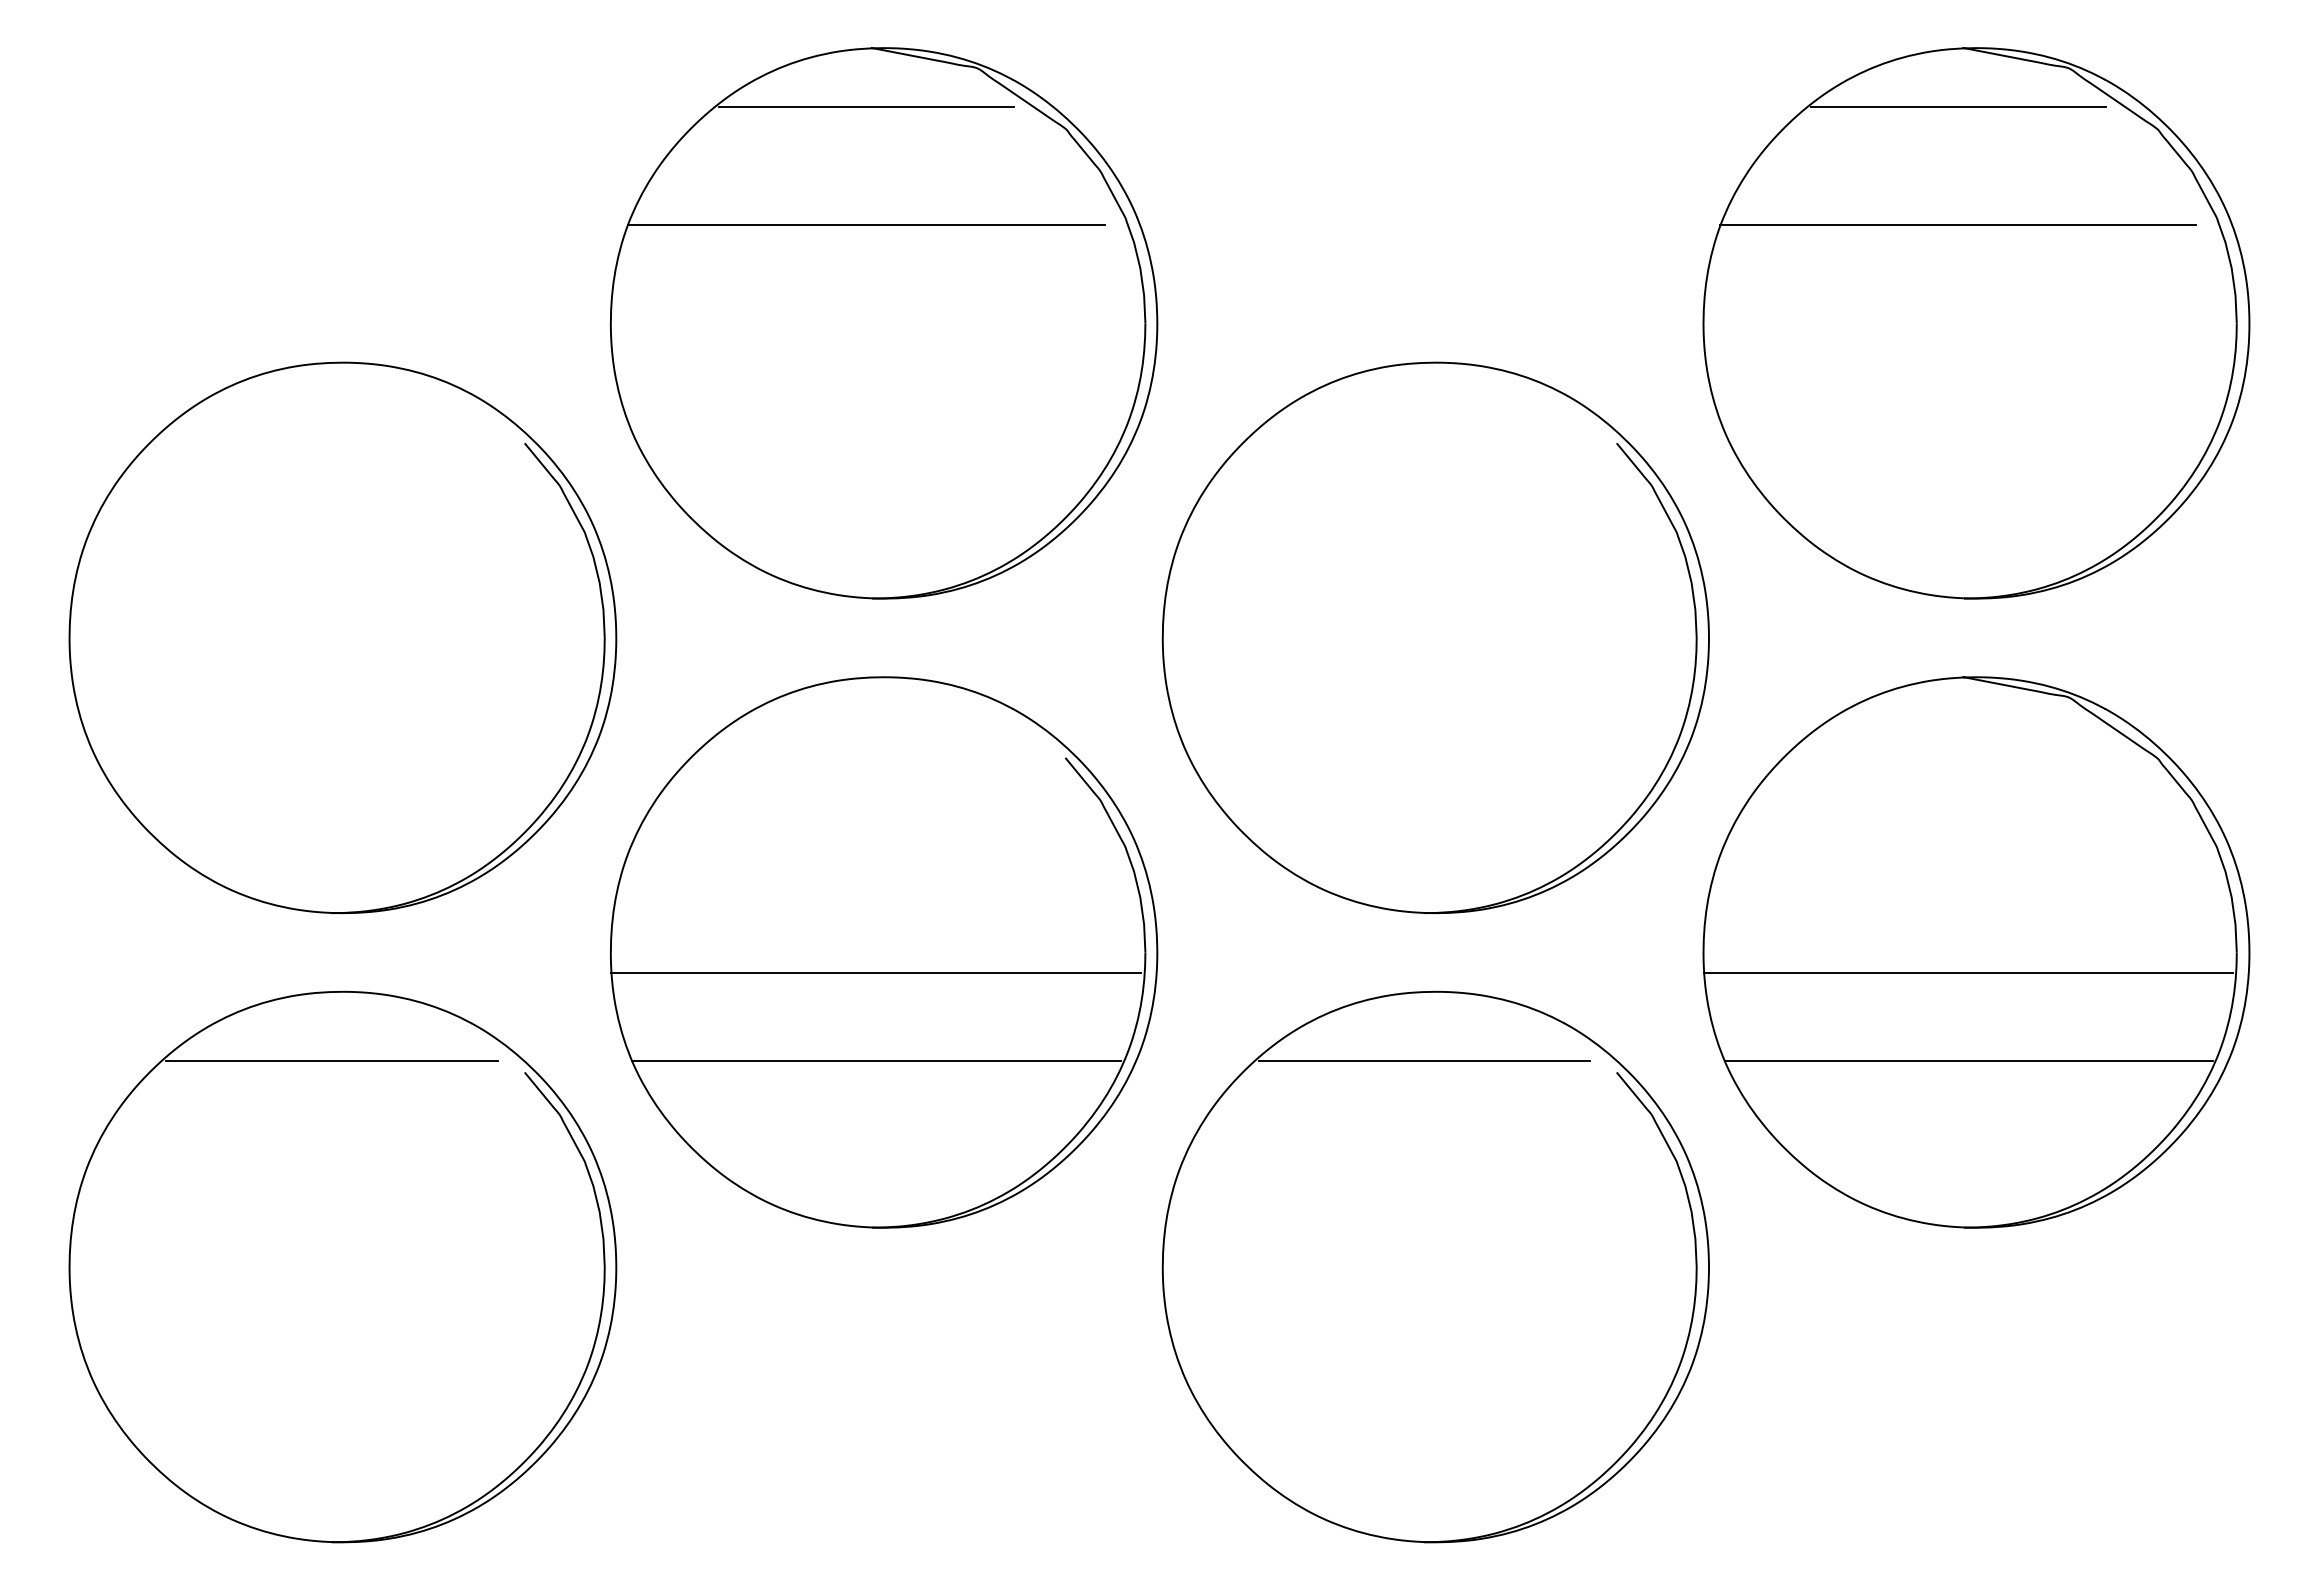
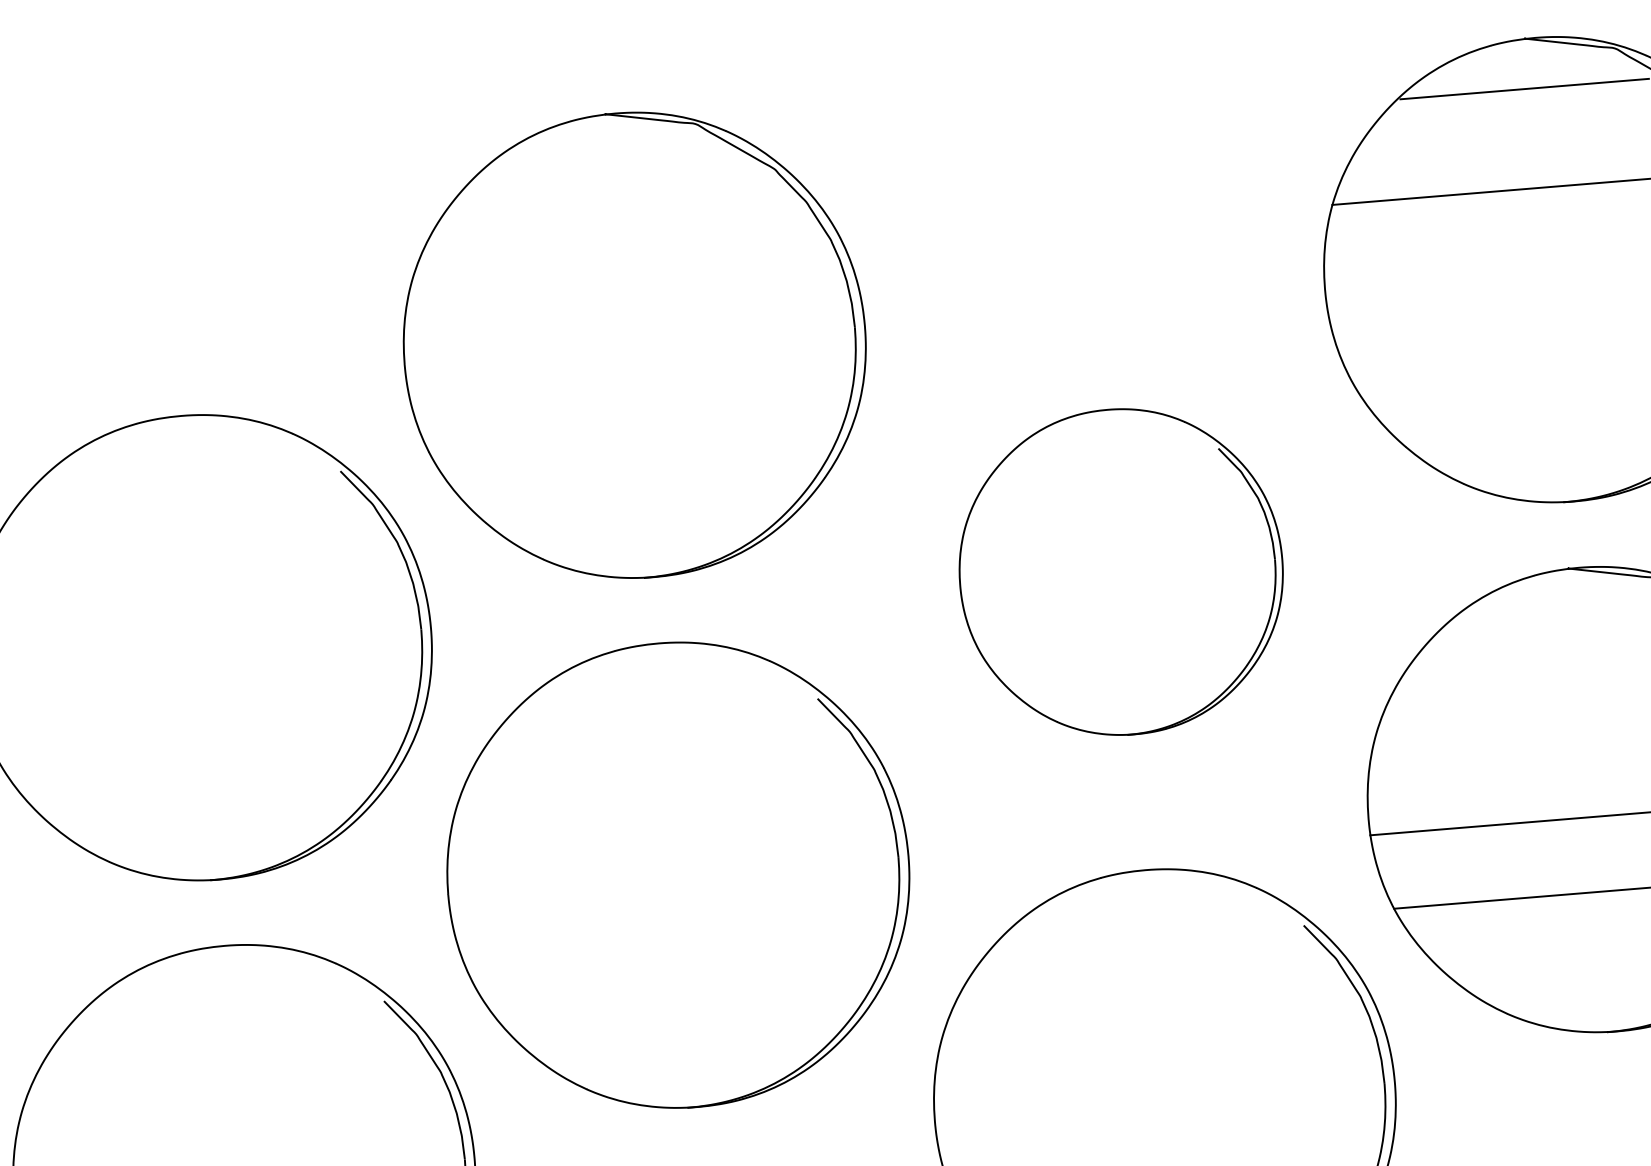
line: (866, 107) -> (605, 164), removed
line: (865, 225) -> (612, 264), removed
part: (1435, 637) -> (1120, 571), size x0.7
line: (875, 972) -> (672, 892), removed
line: (331, 1061) -> (220, 1005), removed
line: (876, 1061) -> (679, 967), removed
line: (1424, 1061) -> (1141, 929), removed

